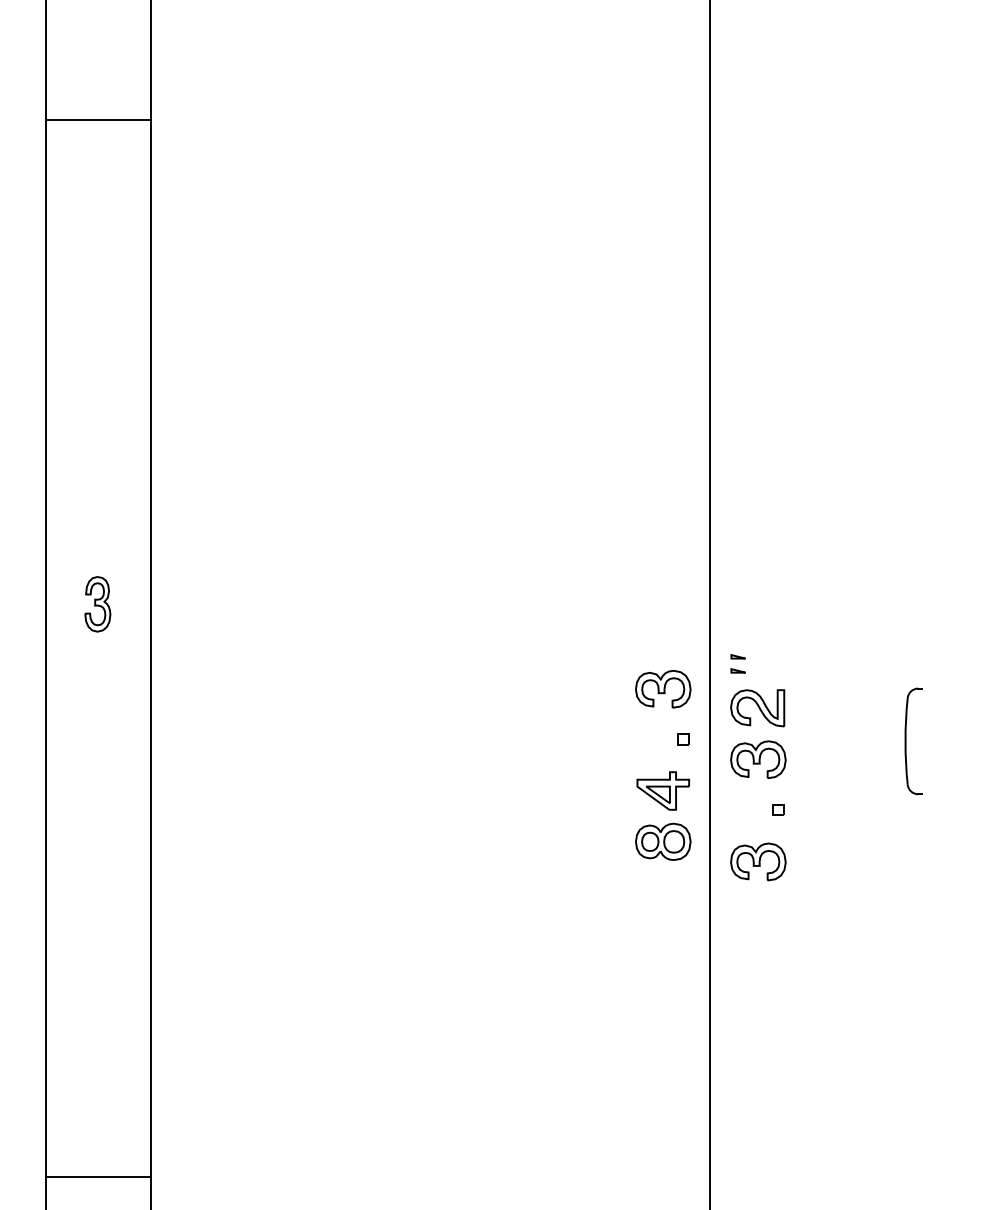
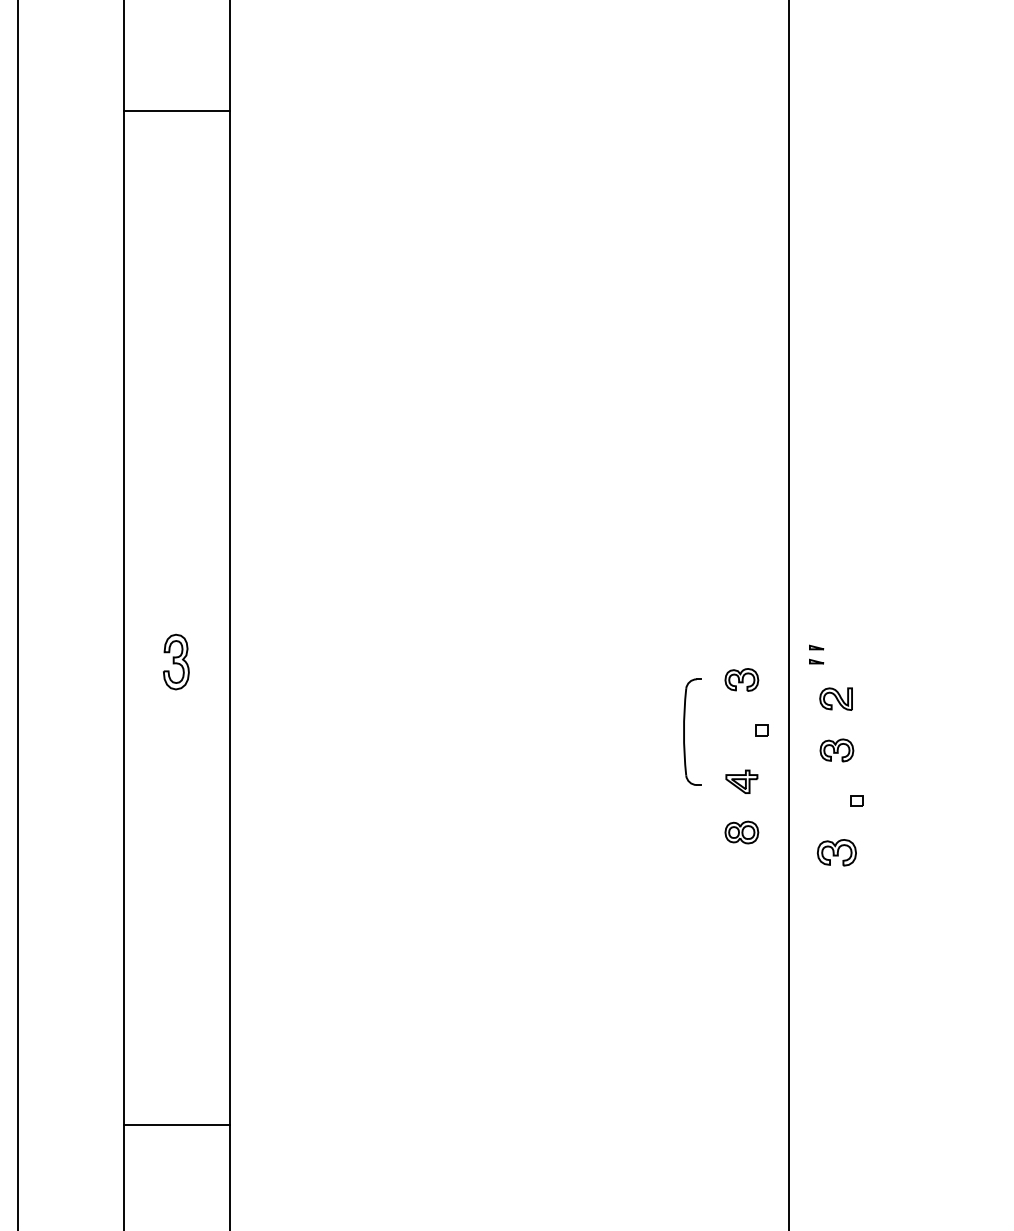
part: (97, 603) -> (176, 661), moved
part: (662, 688) -> (741, 679), size x0.6
part: (756, 708) -> (835, 699), size x0.6
part: (905, 740) -> (684, 731), moved
part: (757, 759) -> (836, 750), size x0.6
part: (662, 790) -> (741, 781), size x0.6
part: (662, 841) -> (741, 832), size x0.6
part: (757, 861) -> (836, 852), size x0.7
line: (97, 1176) -> (176, 1125), moved

